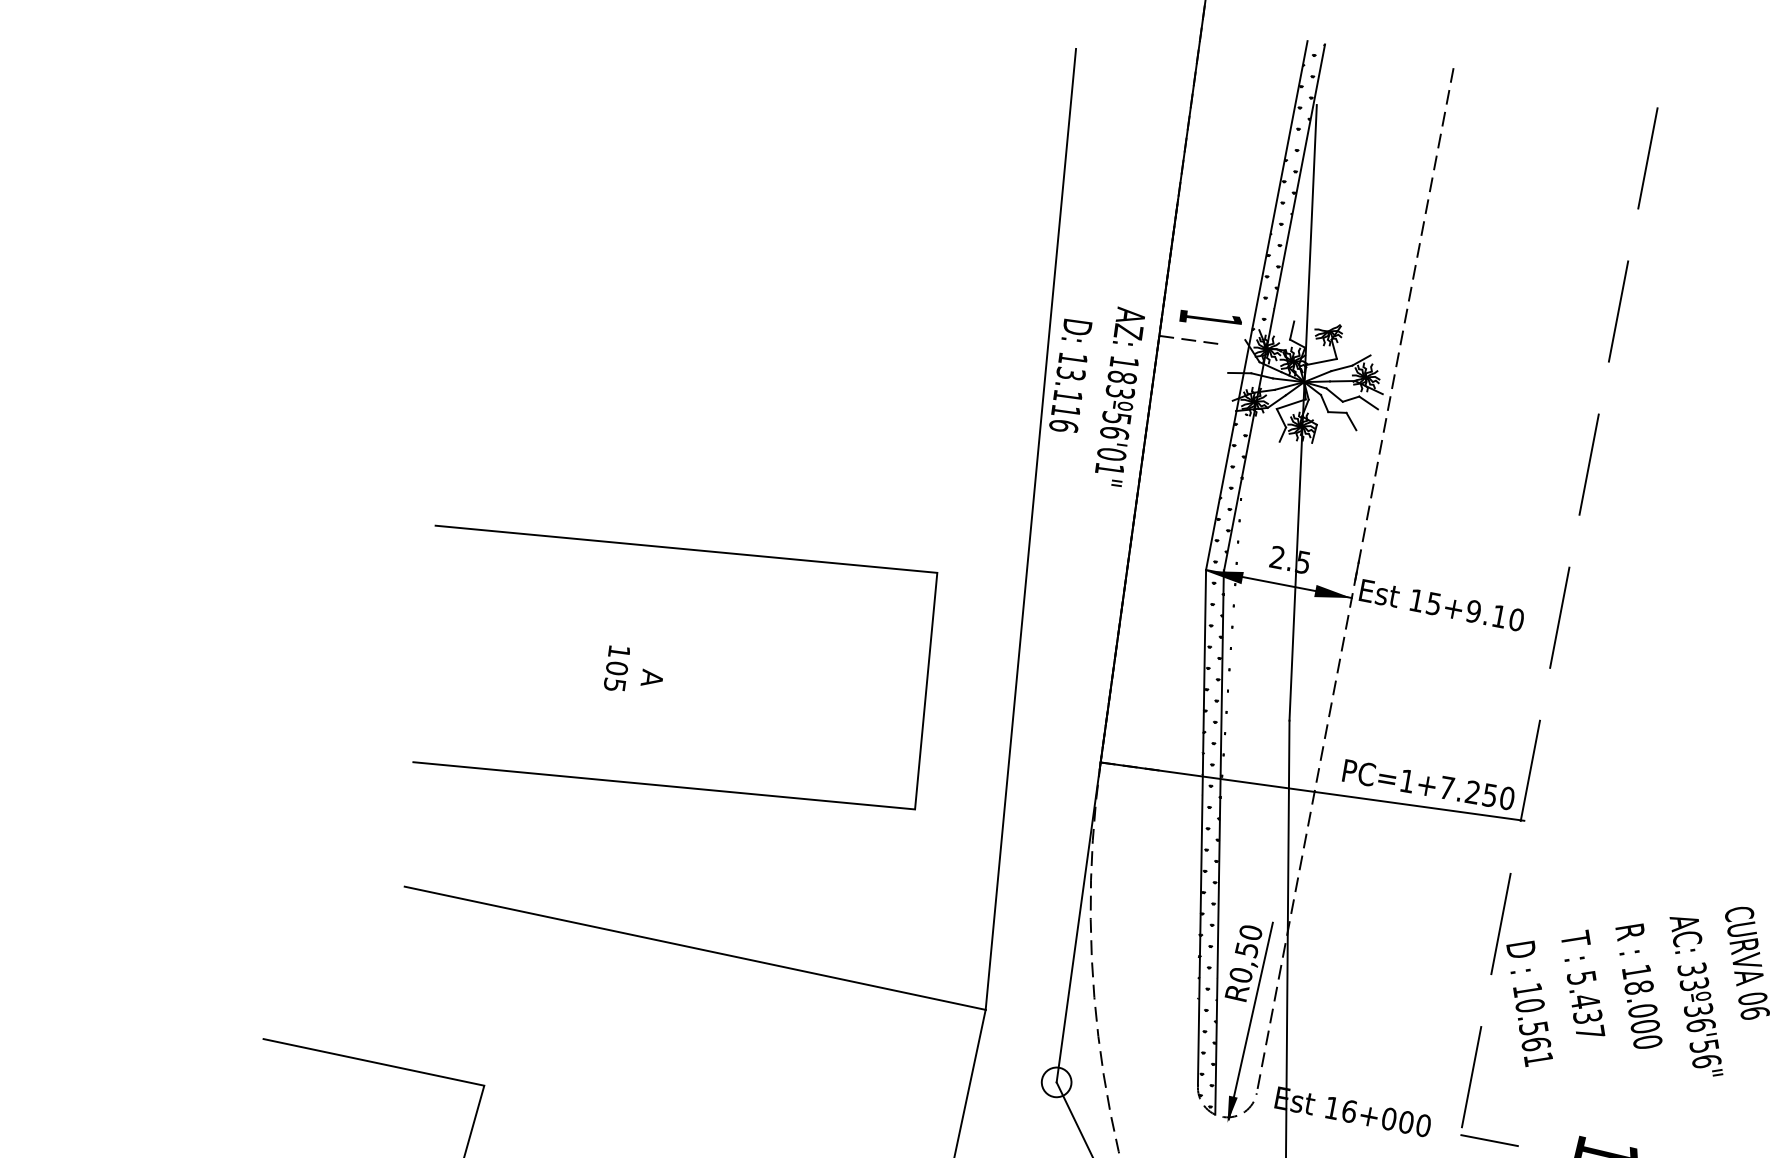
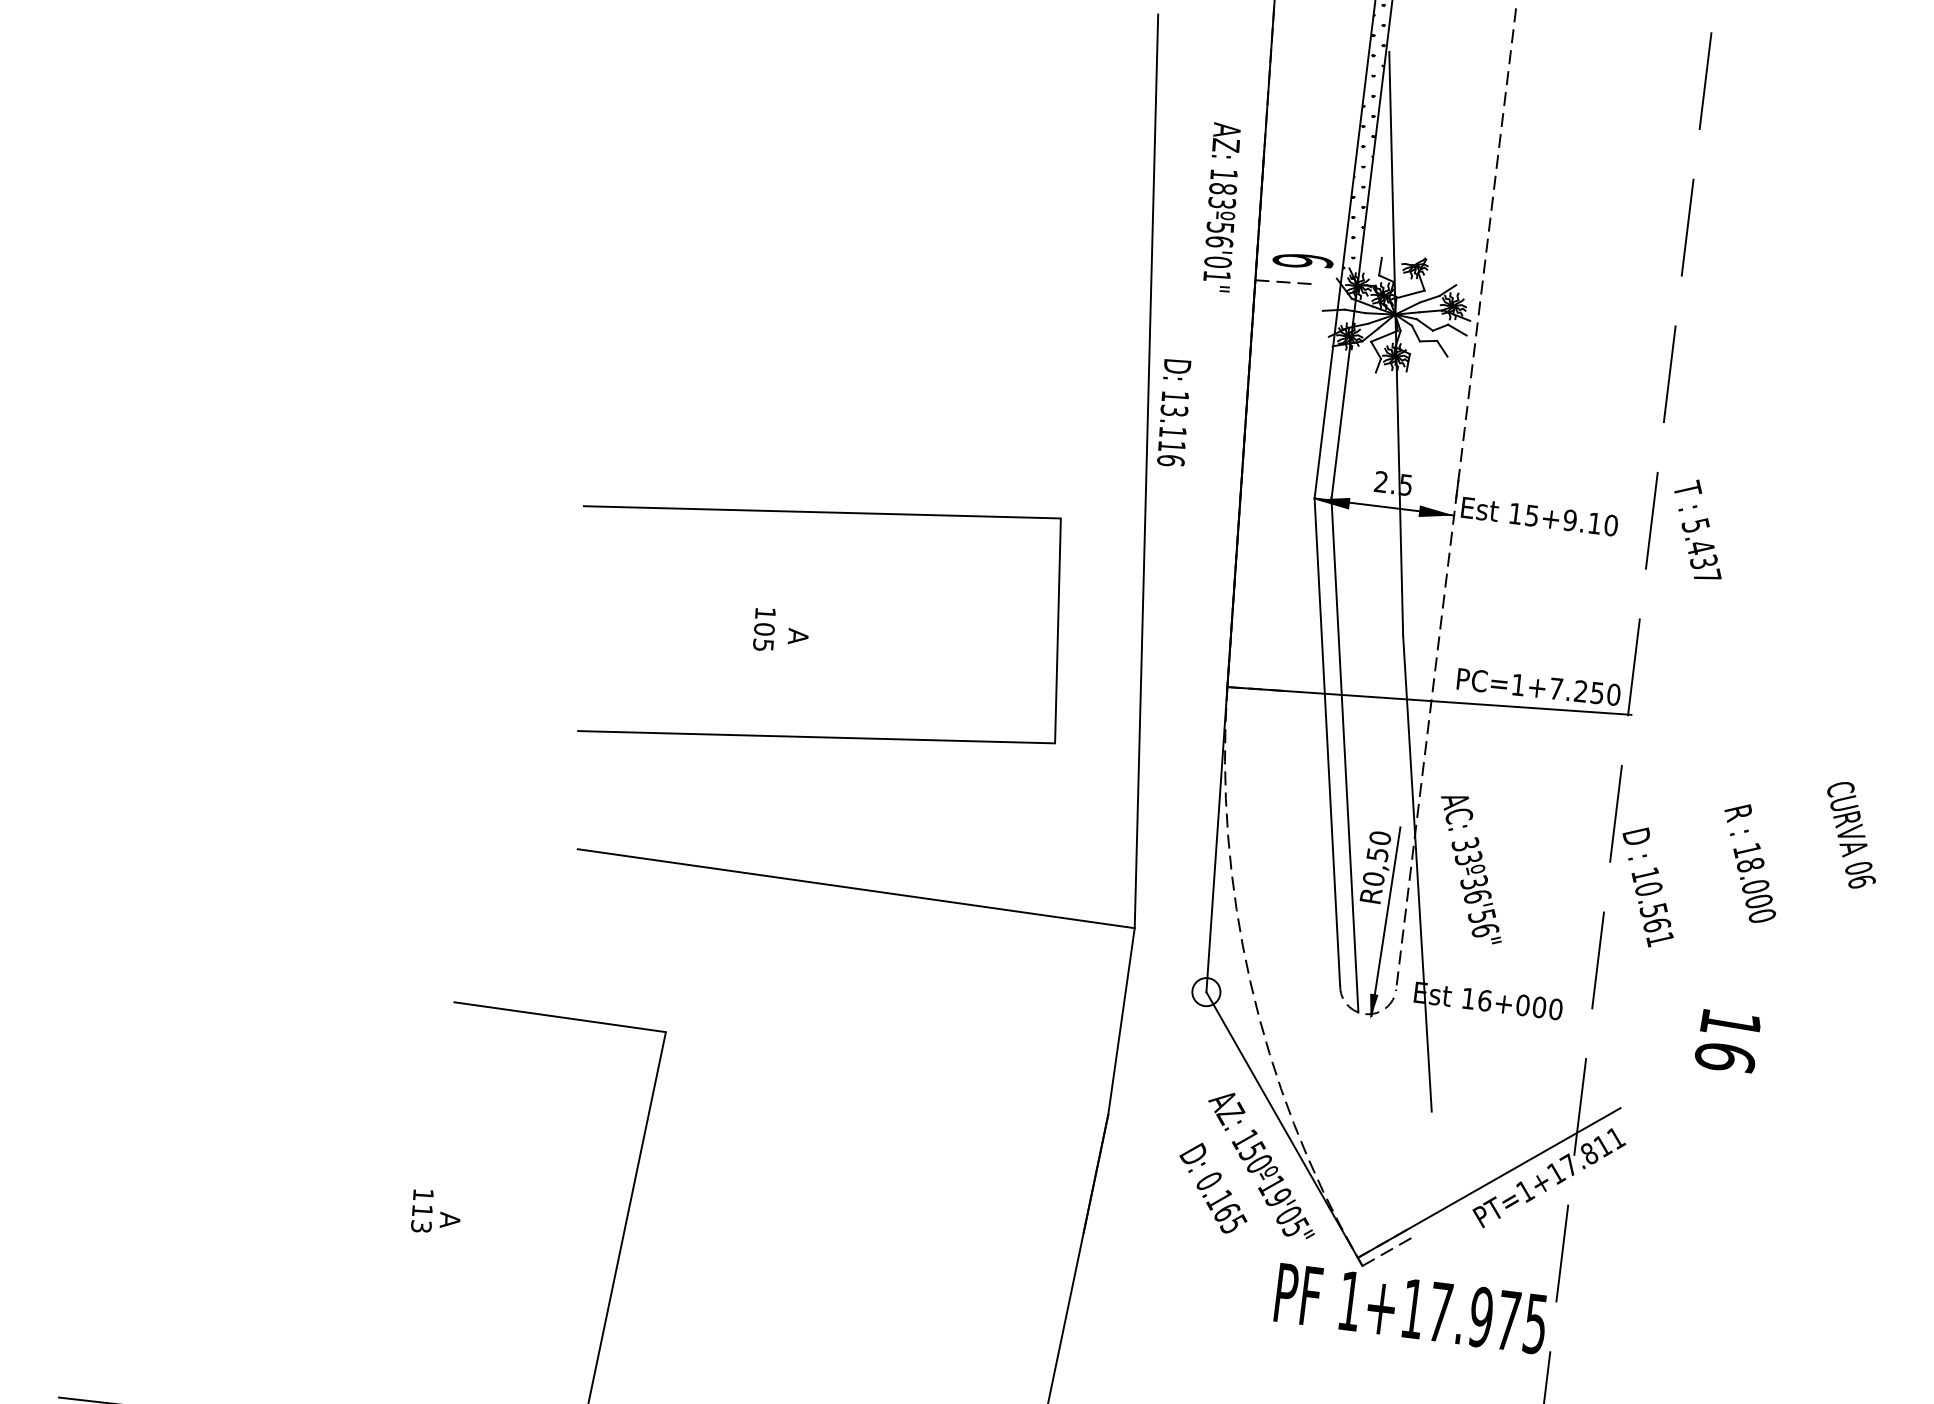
text: (1210, 319) -> (1302, 261), 1 -> 6
text: (1071, 375) -> (1174, 412), moved
text: (1119, 396) -> (1221, 207), moved
hatch: (1214, 760) -> (1334, 677), removed
text: (1583, 982) -> (1697, 529), moved
text: (1696, 997) -> (1471, 870), moved
line: (1489, 1139) -> (1619, 1018), removed

